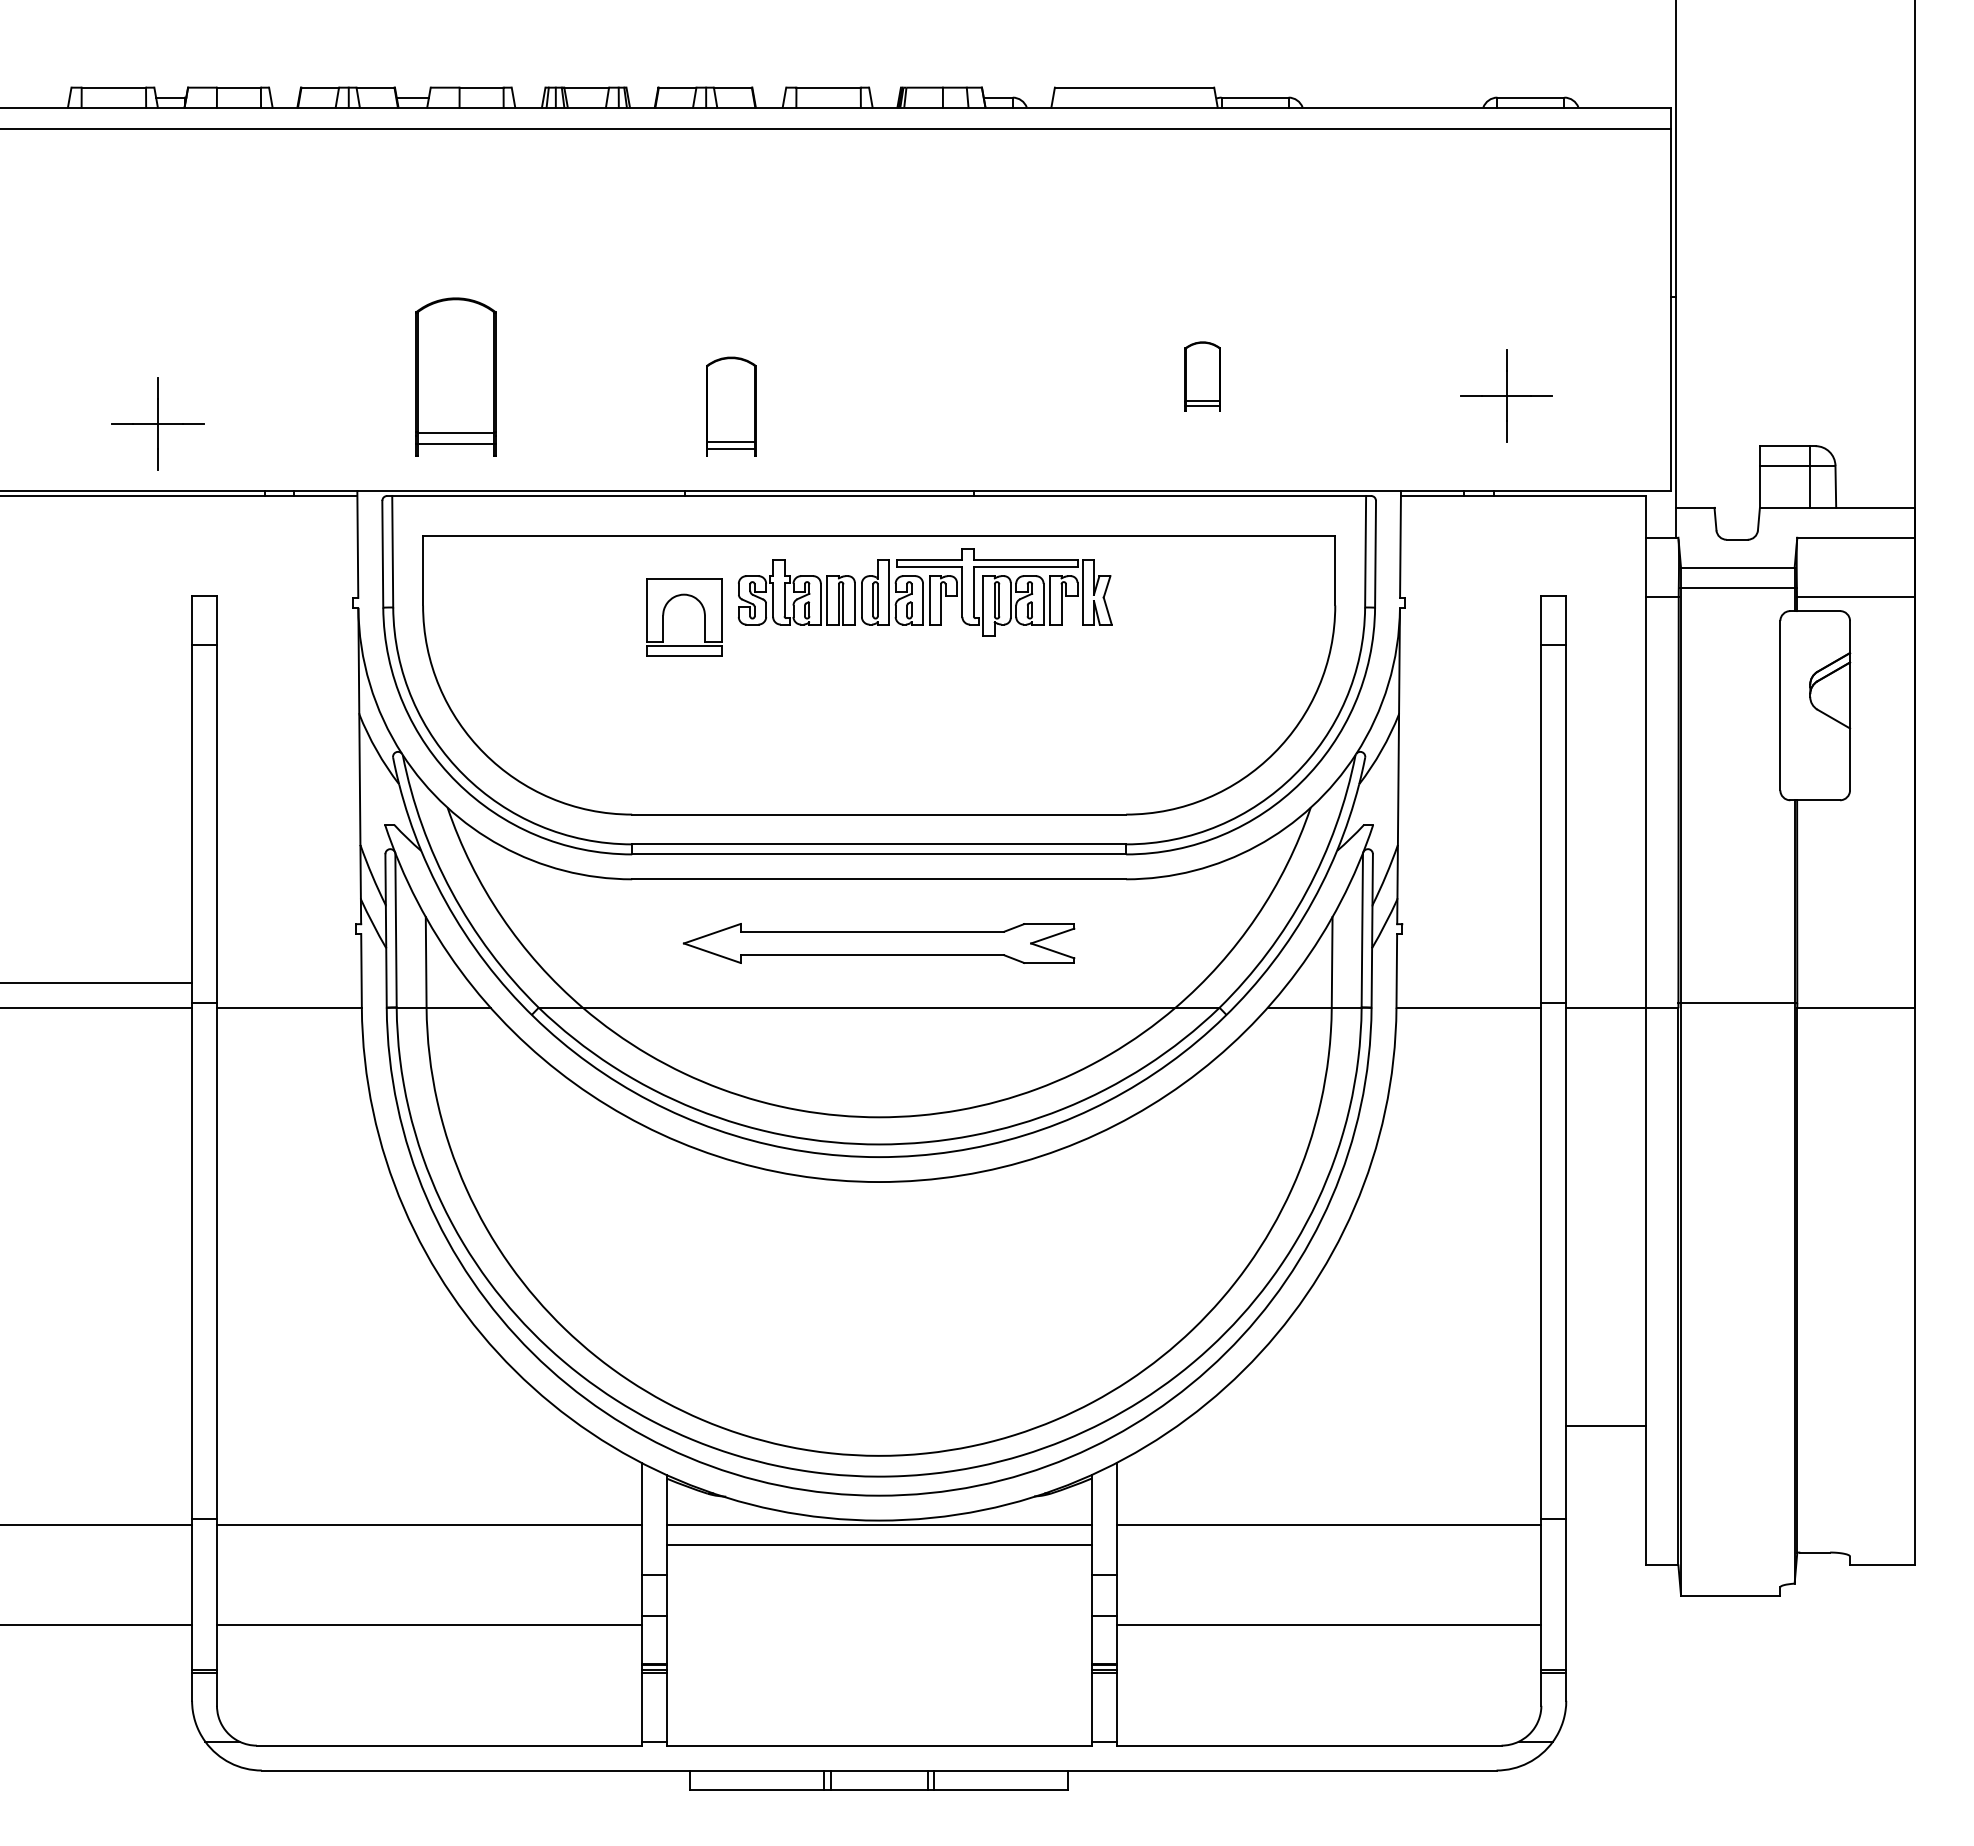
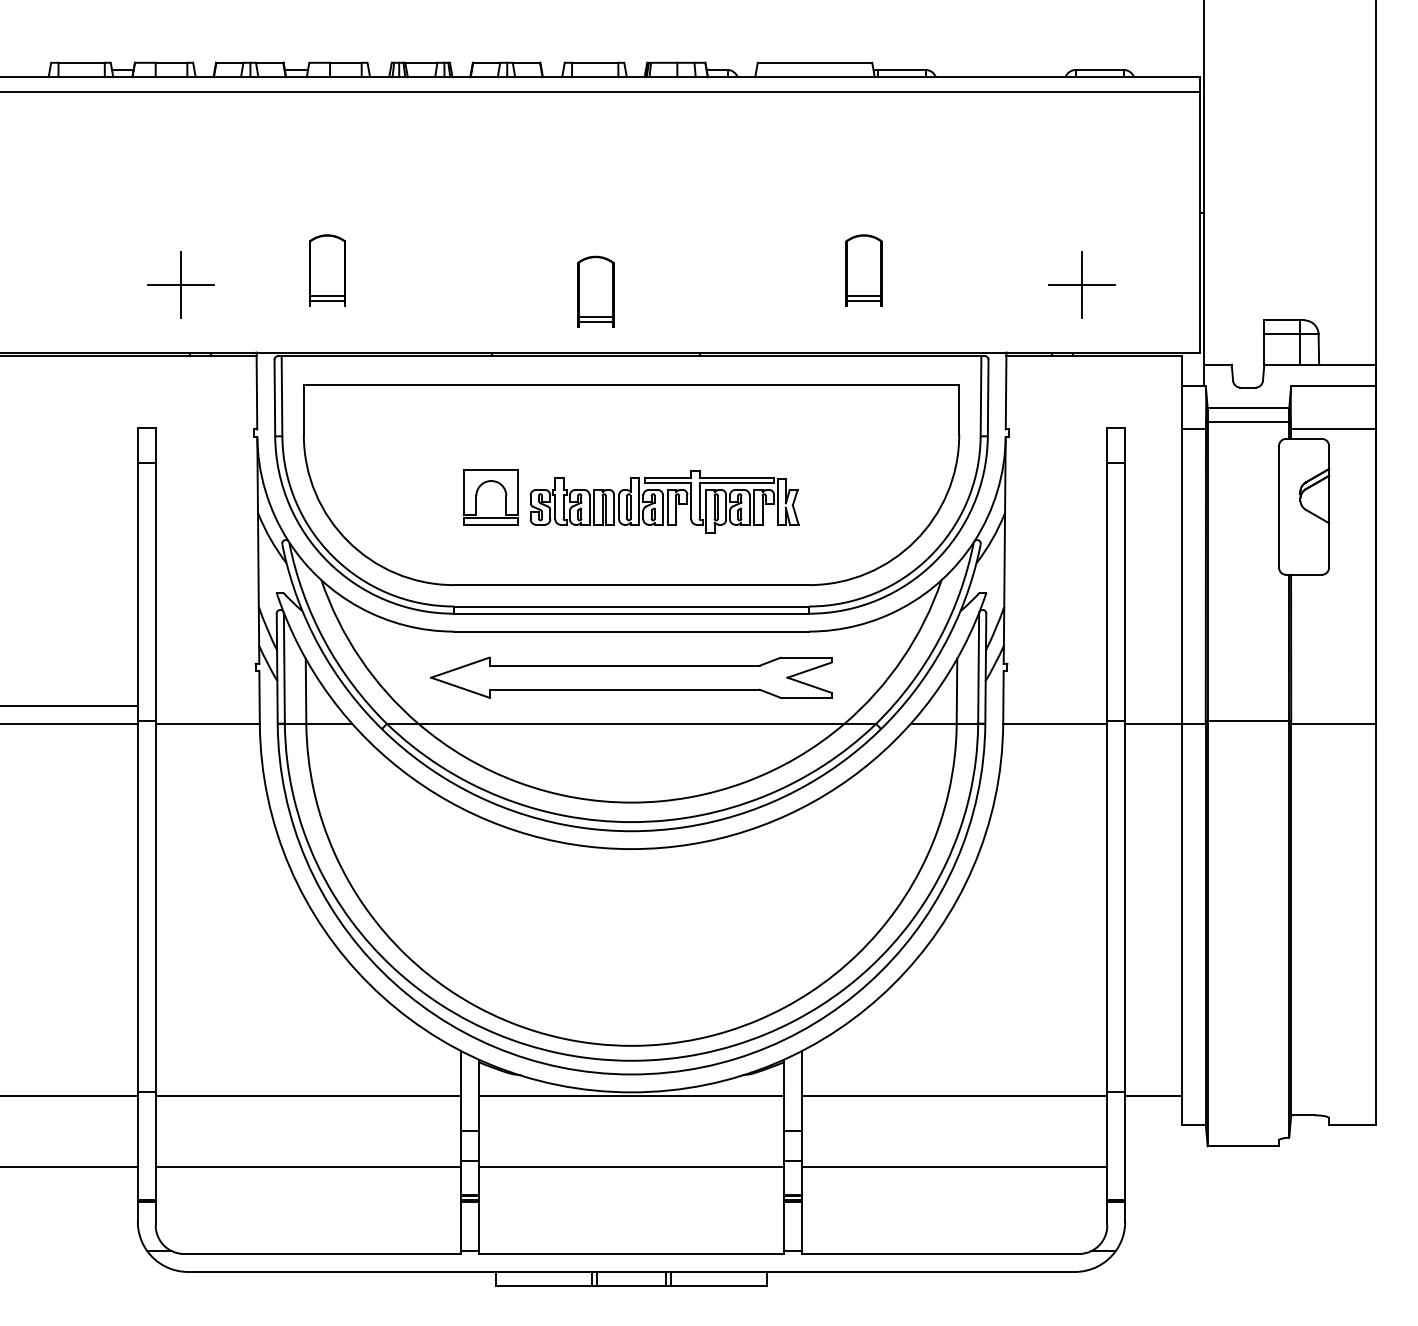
part: (455, 376) -> (327, 270), size x0.62
part: (1202, 376) -> (863, 270), size x1.43
part: (731, 406) -> (595, 291), moved
part: (157, 423) -> (180, 283), moved
part: (924, 592) -> (664, 501), moved
part: (703, 613) -> (505, 494), moved
part: (878, 943) -> (631, 677), size x1.43
line: (1605, 1425) -> (1153, 1095), moved
line: (878, 1545) -> (631, 1167), moved

